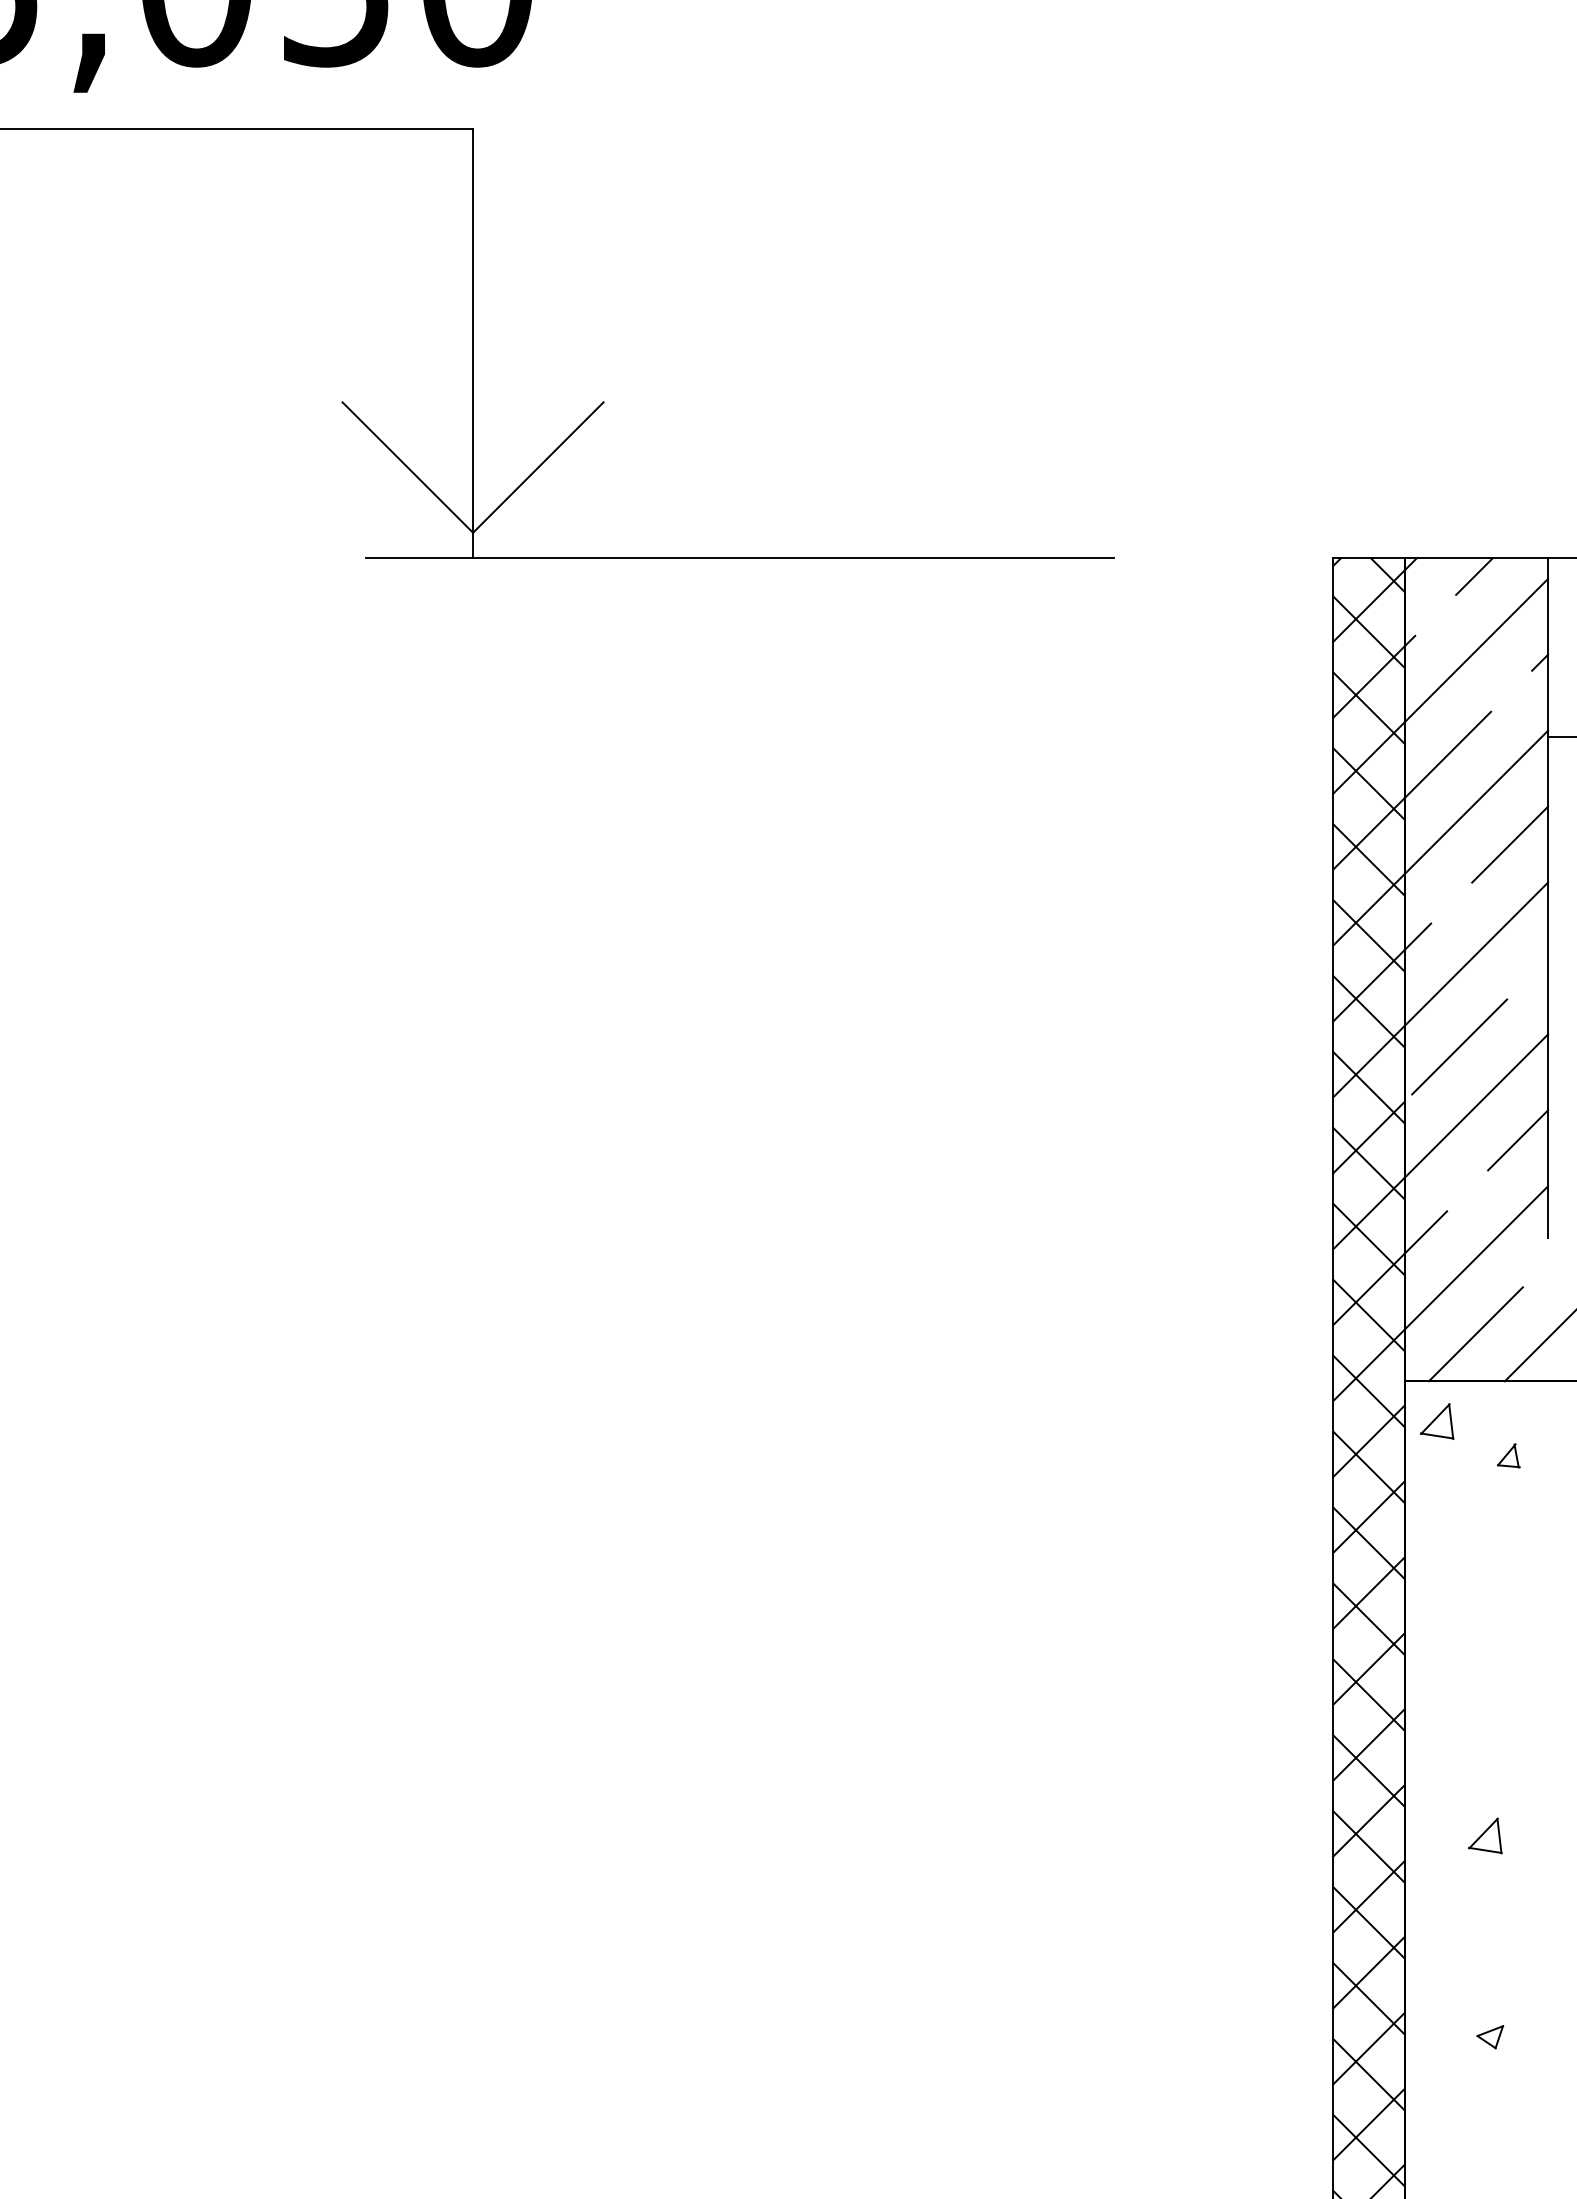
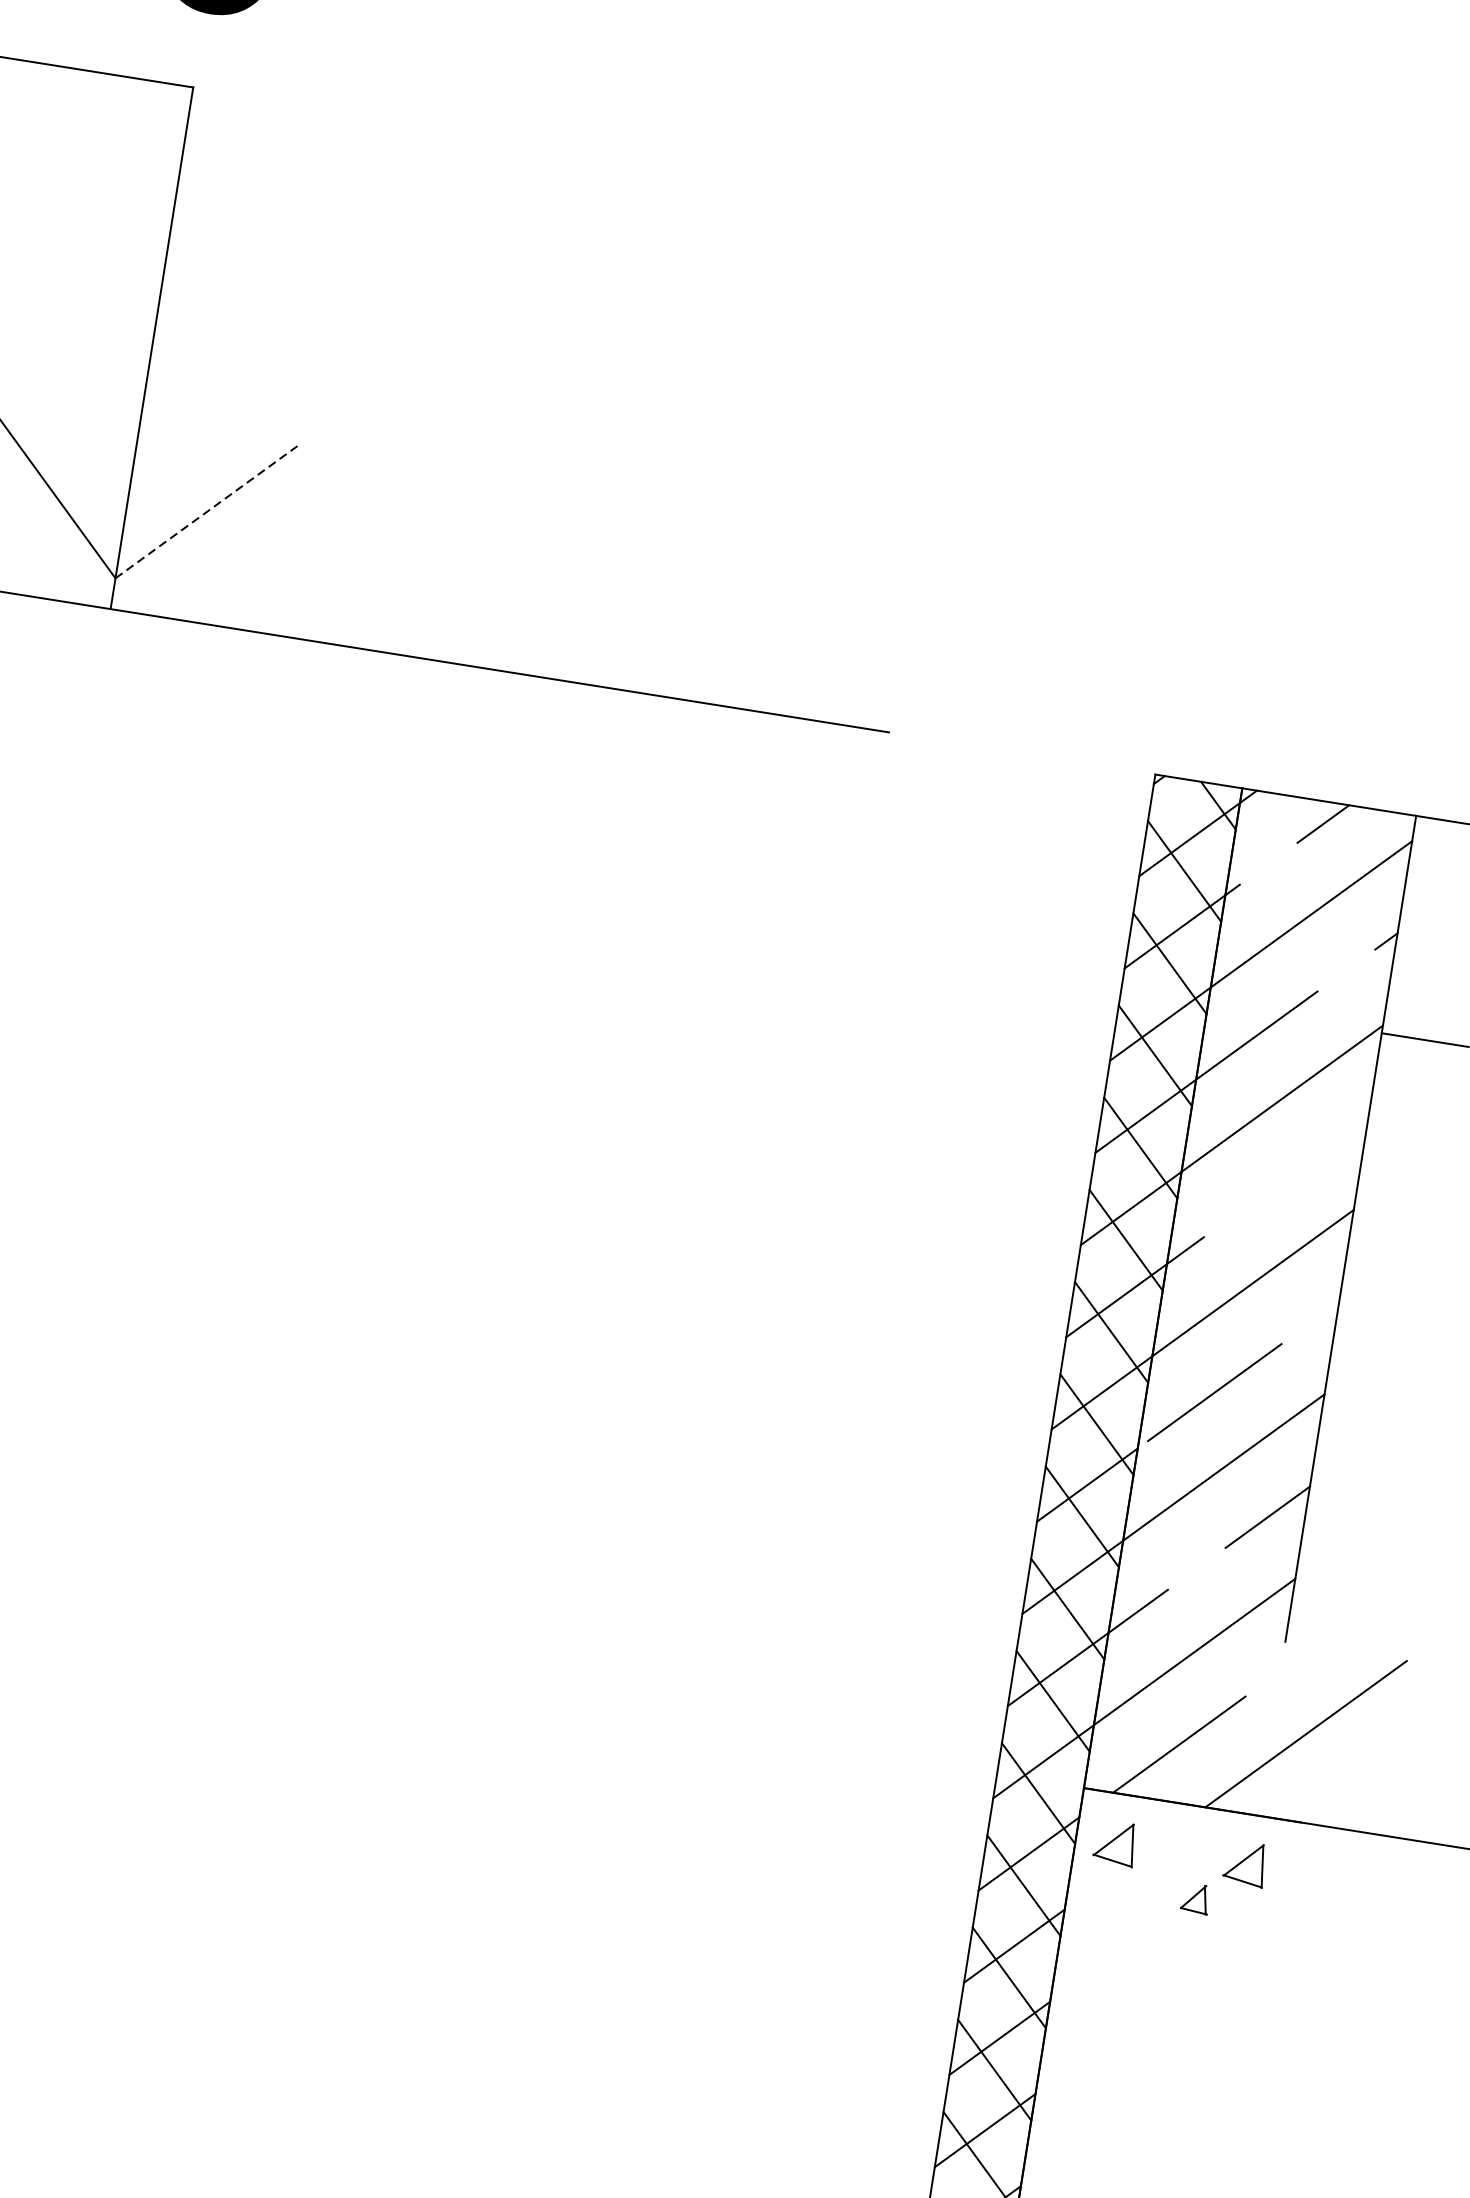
line: (538, 467) -> (207, 511), solid -> dashed
line: (1510, 844) -> (1315, 1156), removed
part: (1544, 1421) -> (1245, 1863), added

